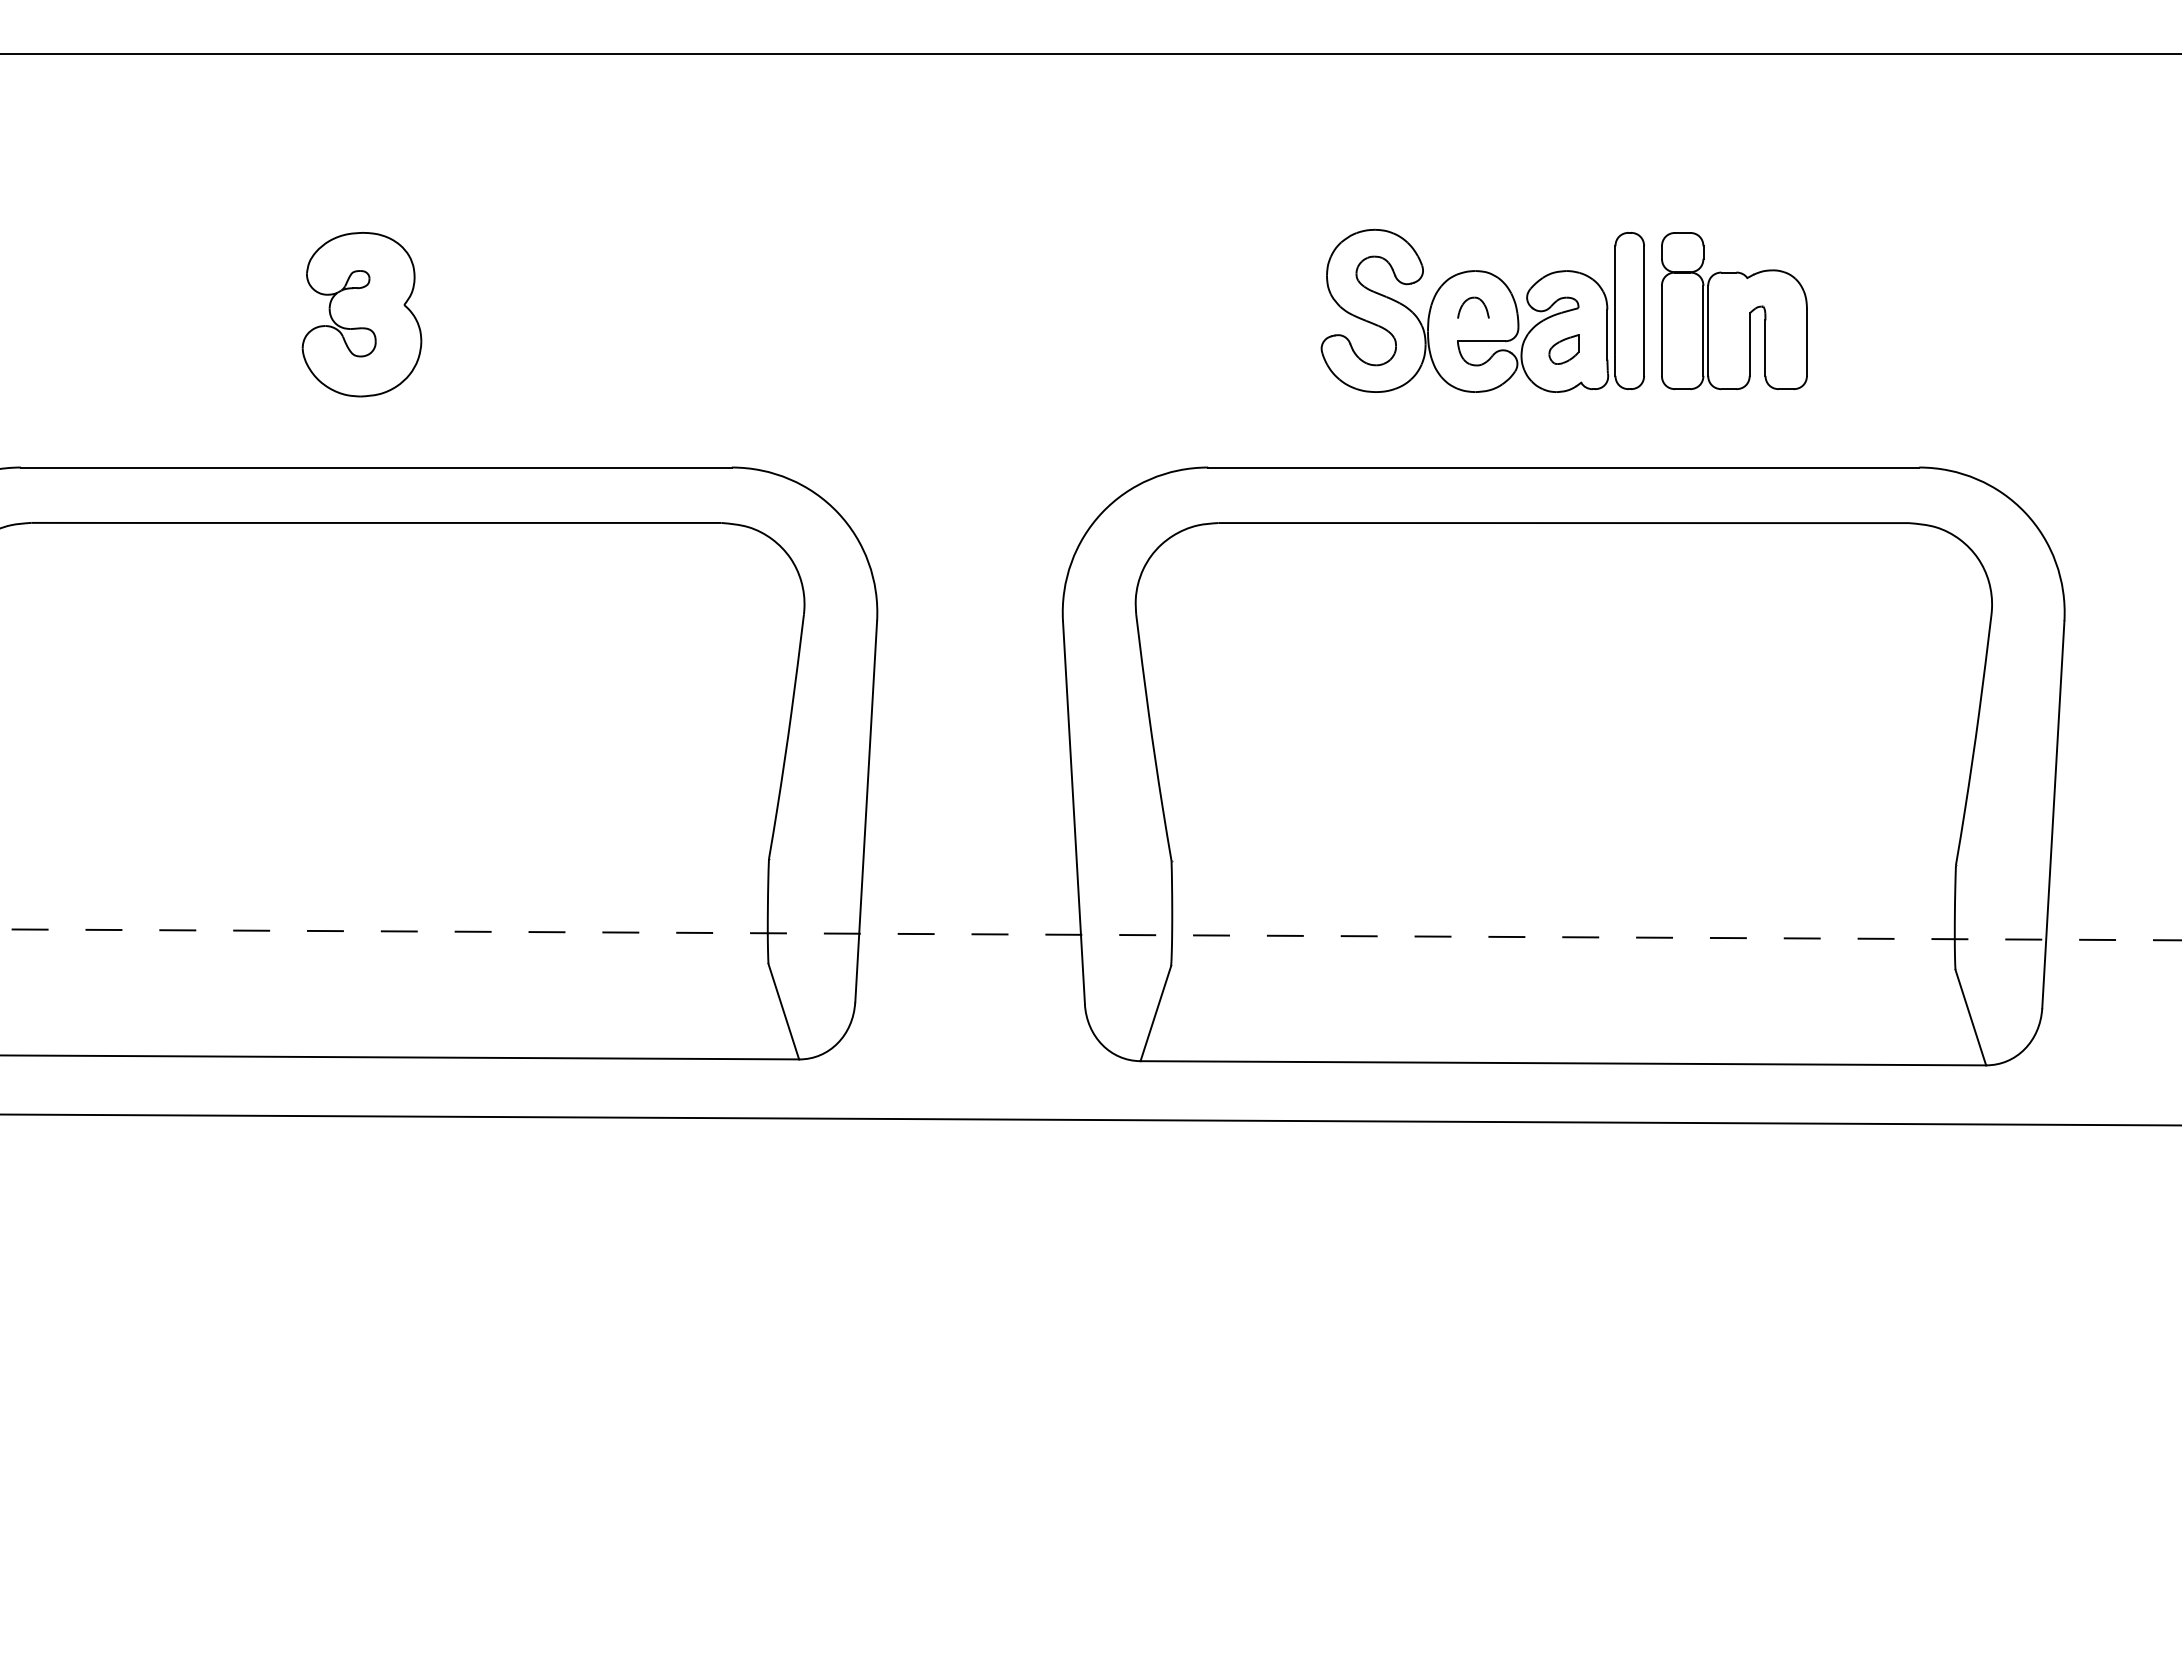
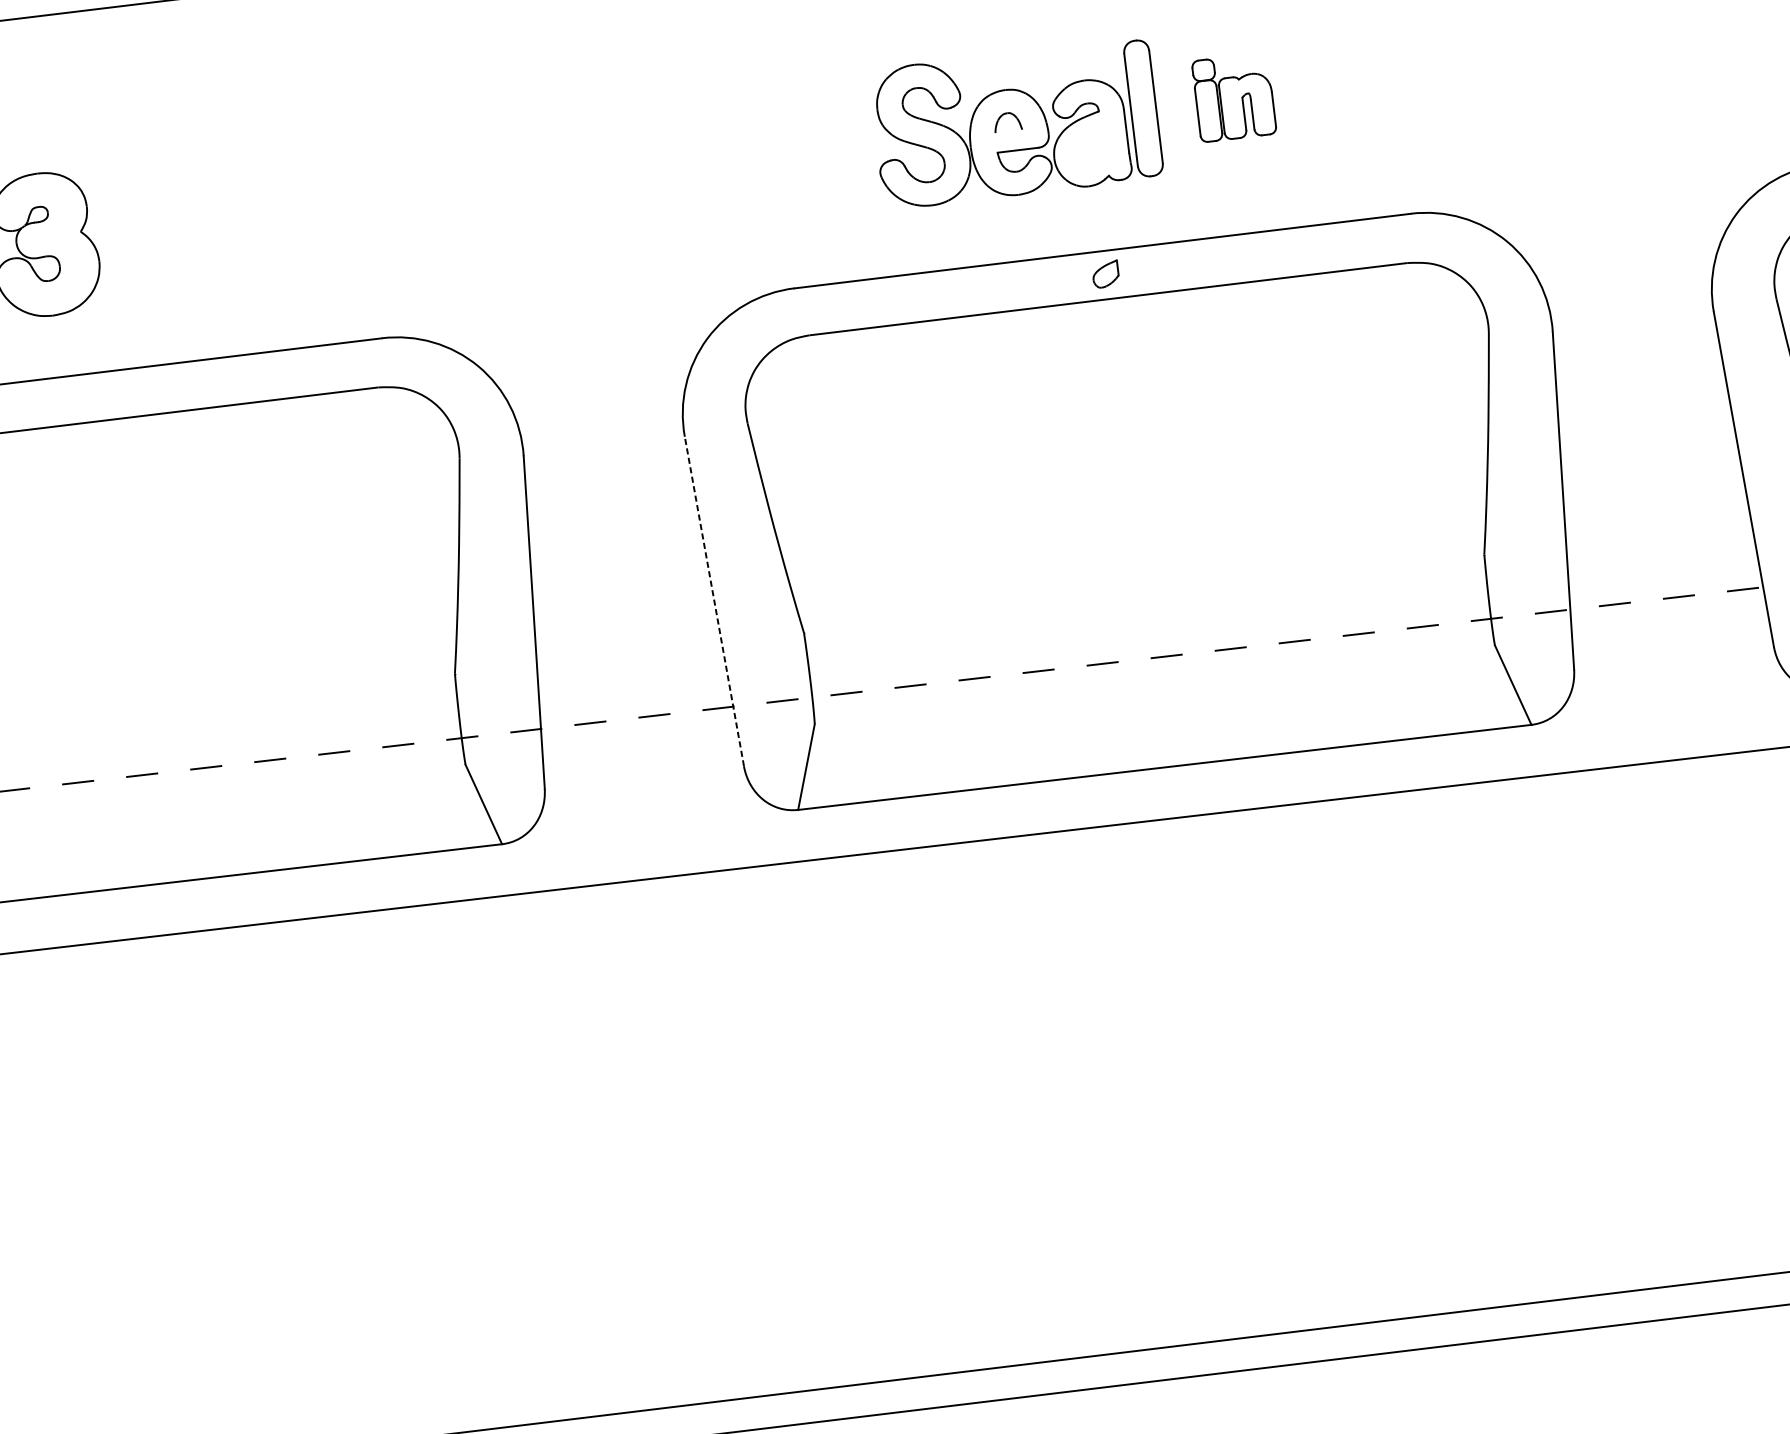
part: (1734, 310) -> (1234, 97), size x0.6
part: (1563, 349) -> (1105, 274), moved
line: (1073, 812) -> (713, 601), solid -> dashed

